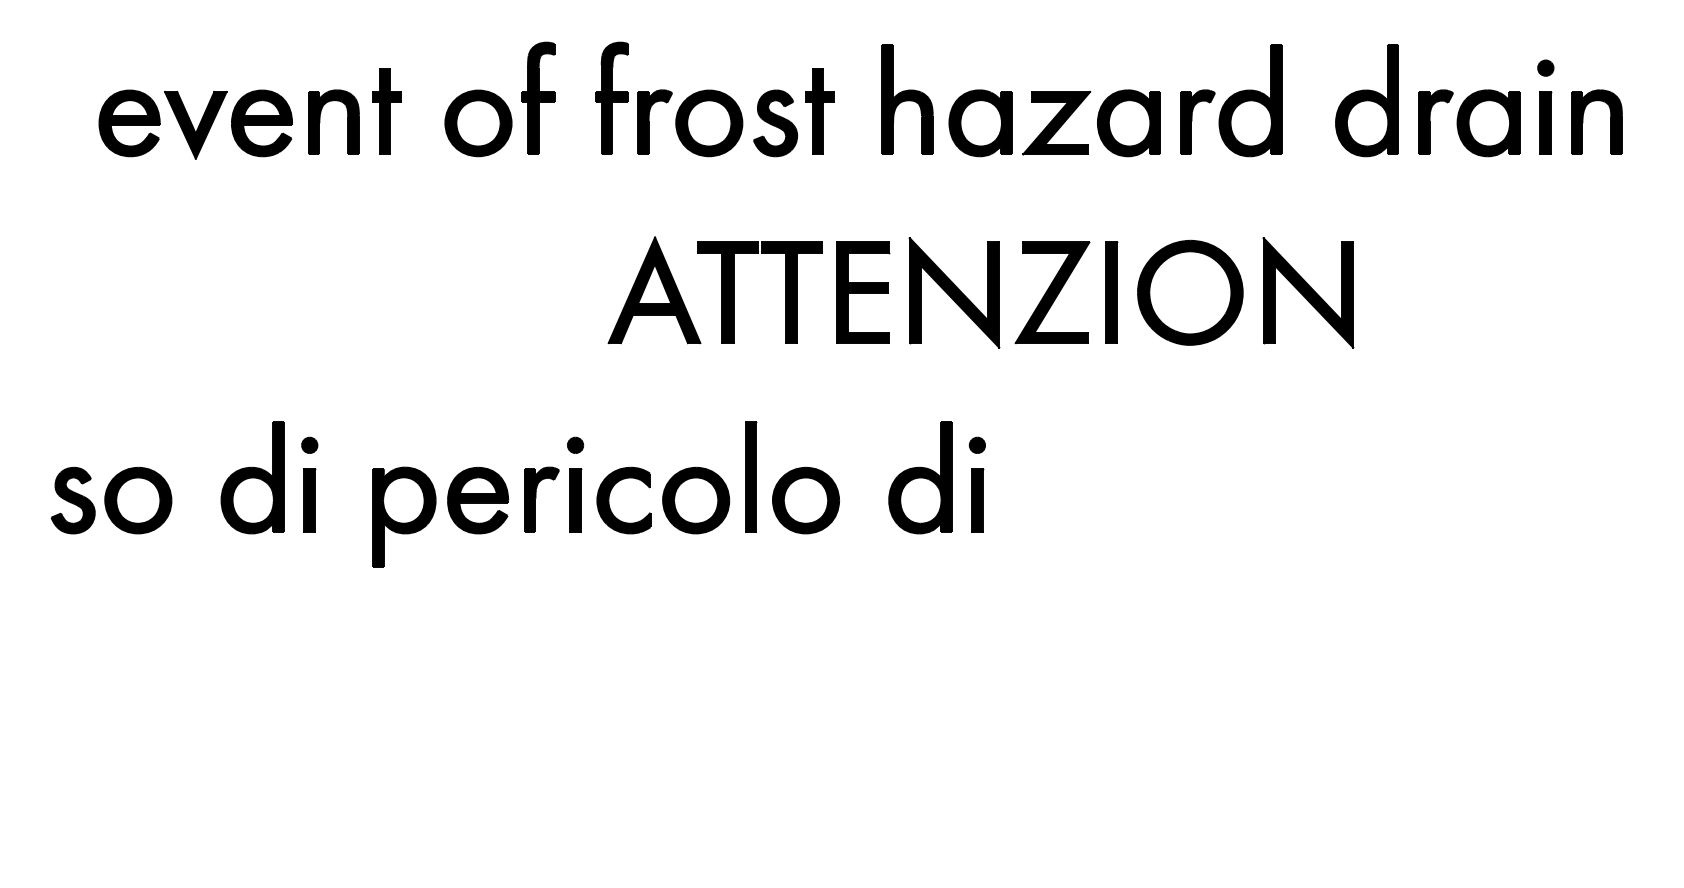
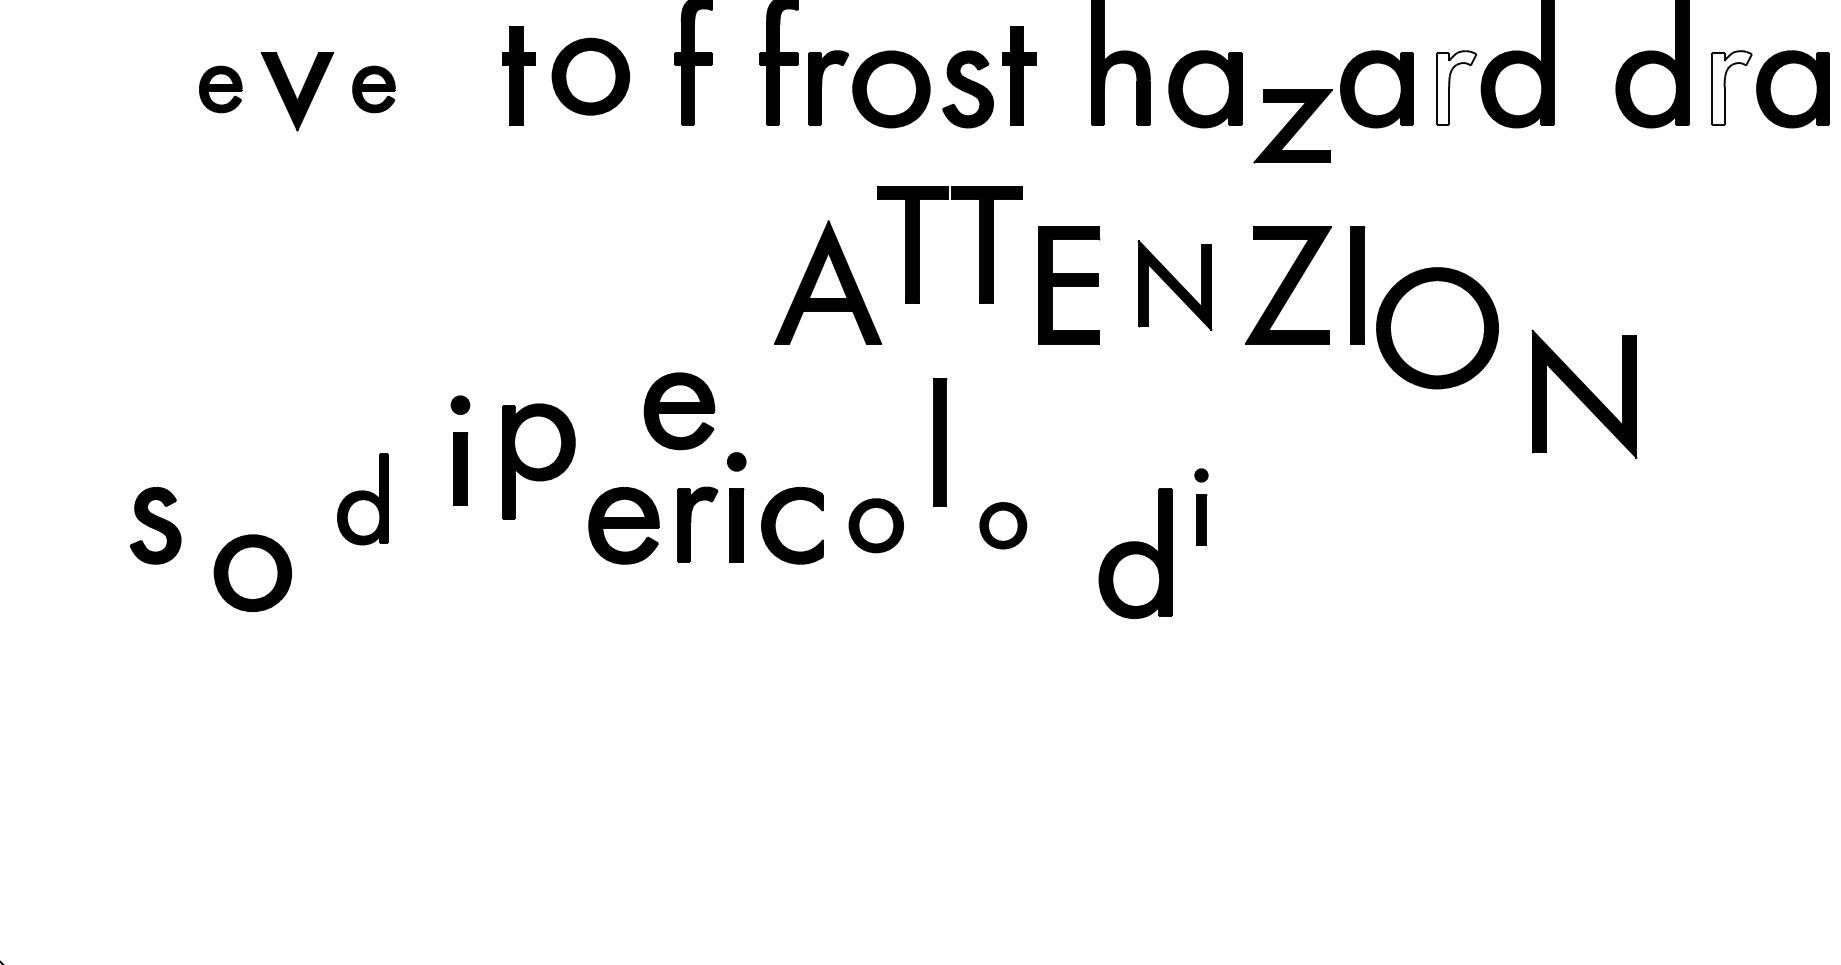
part: (320, 121) -> (441, 87), removed
fill: (1197, 122) -> (1456, 88), removed
fill: (1435, 122) -> (1731, 88), removed
part: (129, 123) -> (220, 89), size x0.6
part: (261, 123) -> (373, 89), size x0.6
part: (478, 123) -> (590, 76), moved
part: (1056, 123) -> (1293, 126), moved
part: (734, 292) -> (920, 244), moved
part: (954, 292) -> (1175, 285), size x0.7
part: (1190, 292) -> (1437, 327), moved
part: (1308, 292) -> (1584, 393), moved
part: (526, 401) -> (679, 411), added
part: (751, 476) -> (940, 442), moved
part: (252, 477) -> (363, 499), size x0.7
part: (920, 477) -> (1135, 553), moved
part: (309, 484) -> (460, 450), moved
part: (976, 484) -> (1200, 507), size x0.7
part: (138, 500) -> (253, 573), moved
part: (696, 500) -> (876, 525), size x0.7
part: (805, 500) -> (1002, 525), size x0.6
part: (404, 516) -> (538, 460), moved

